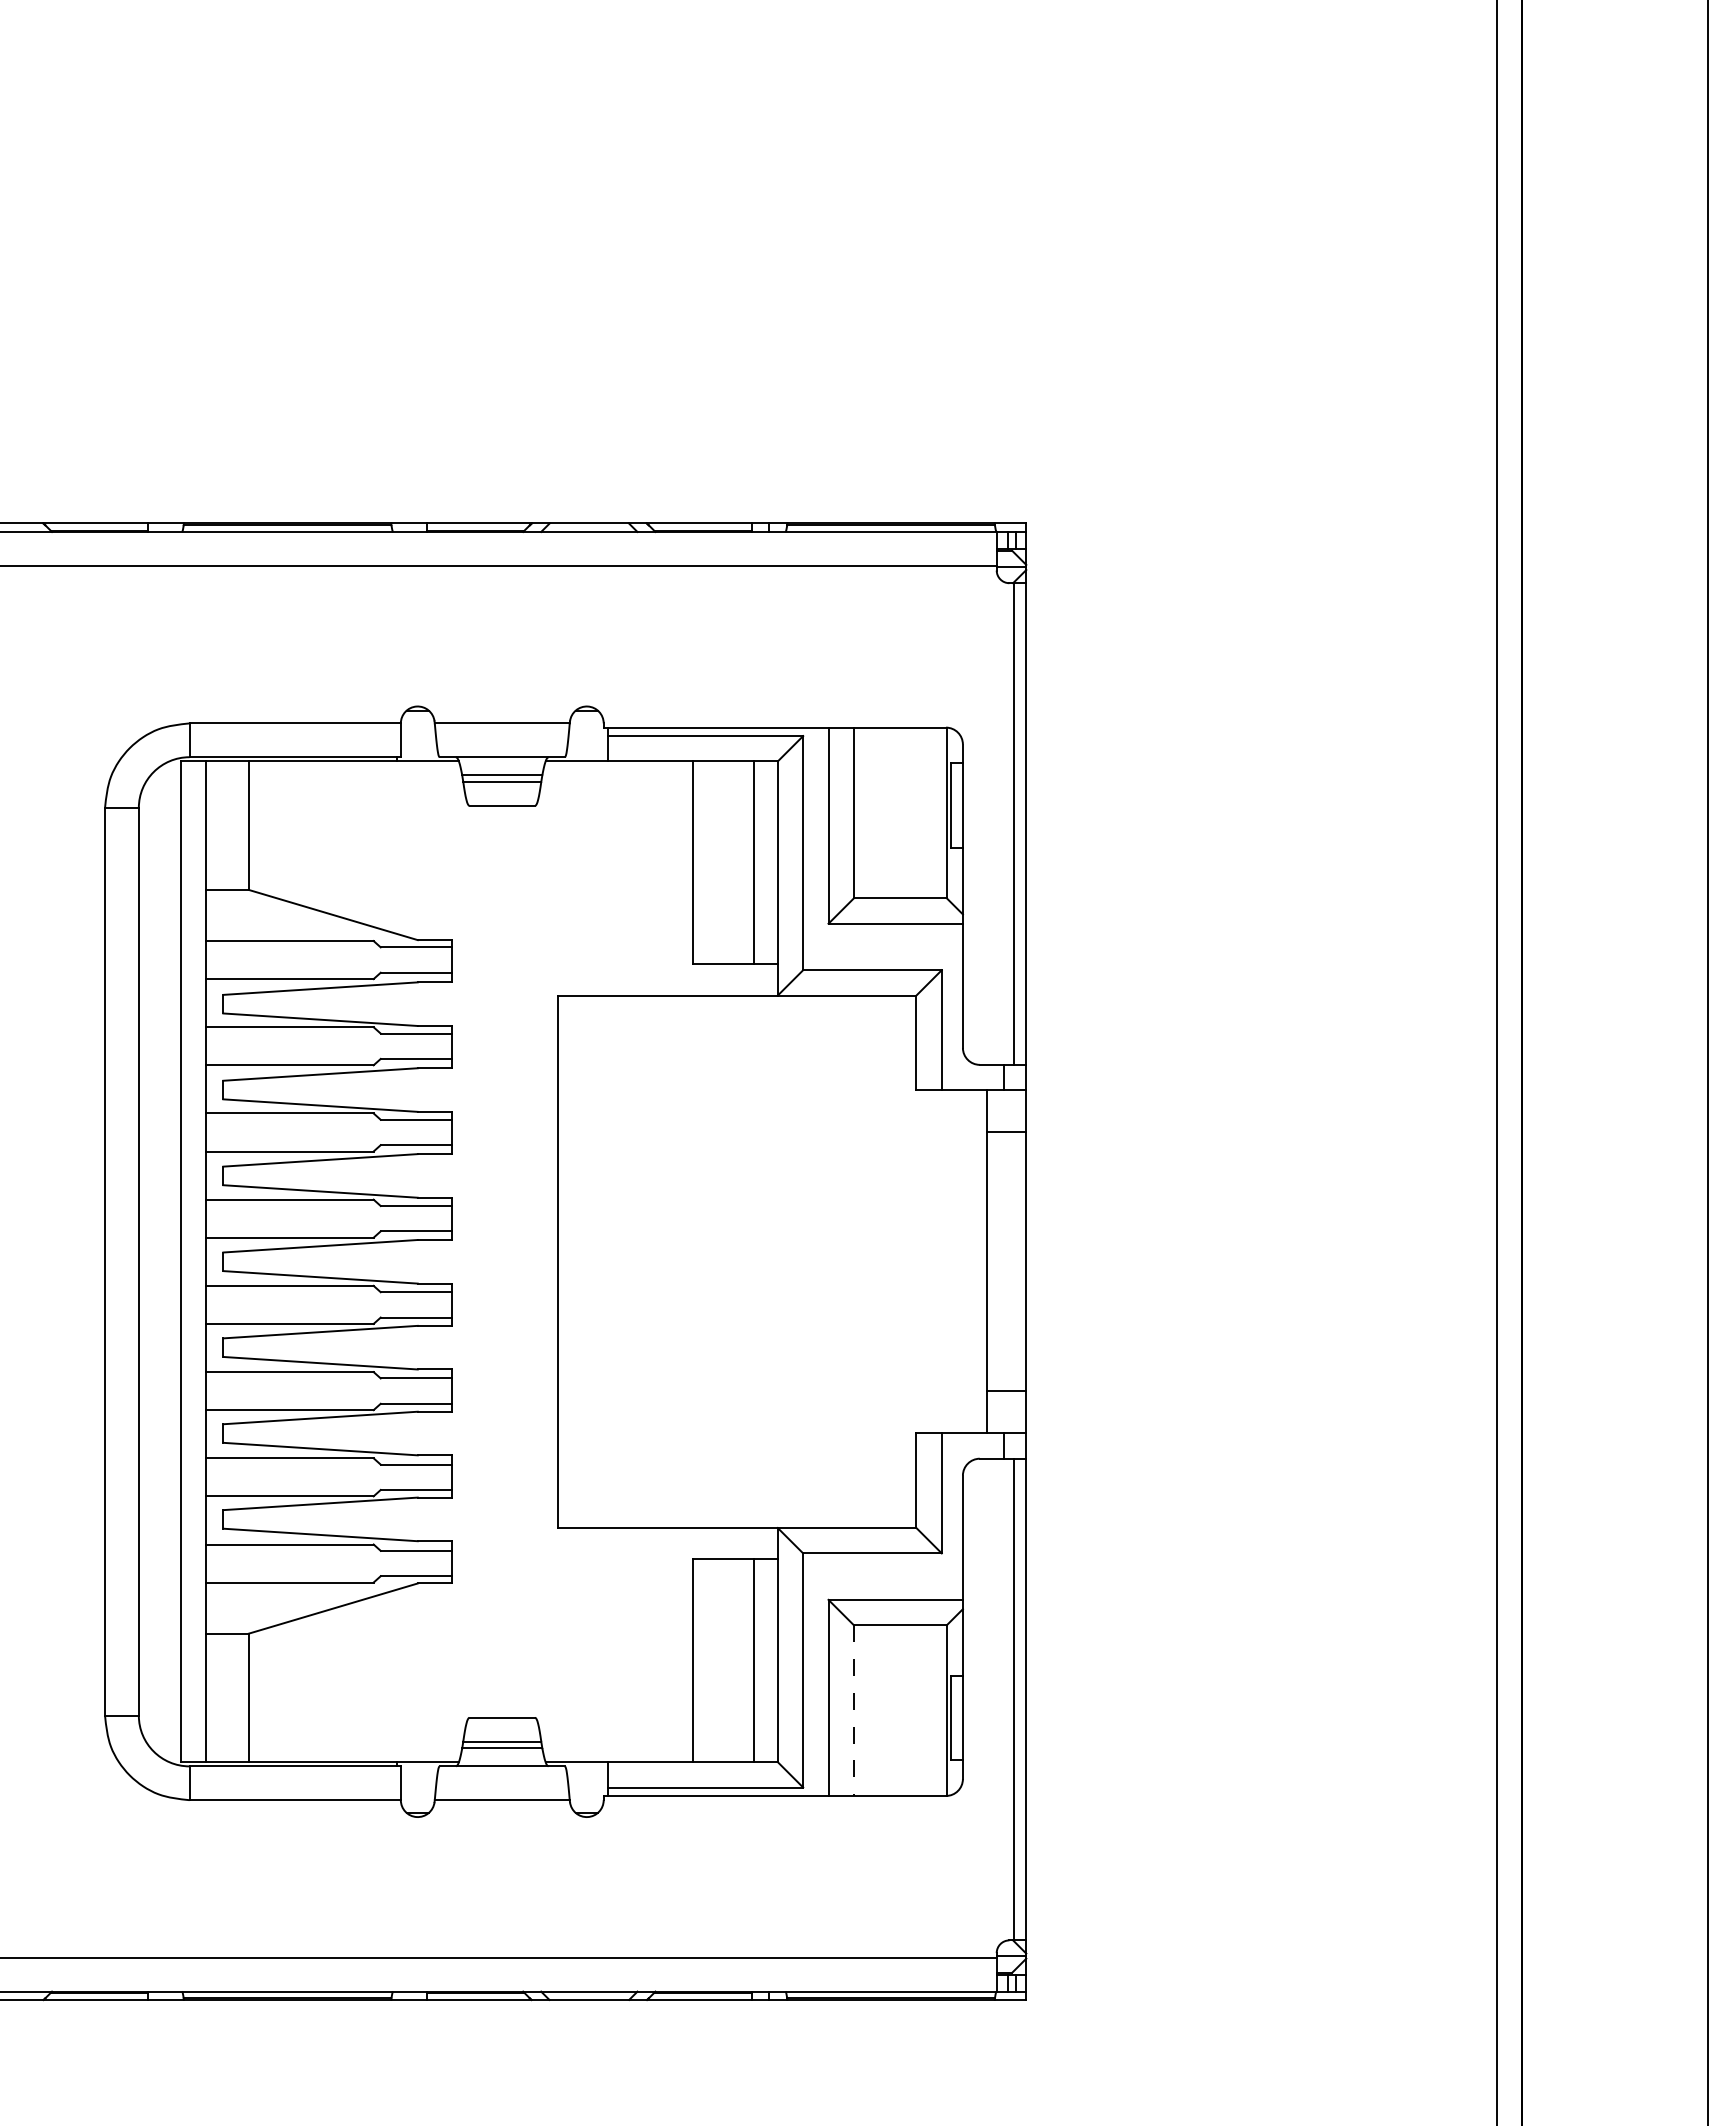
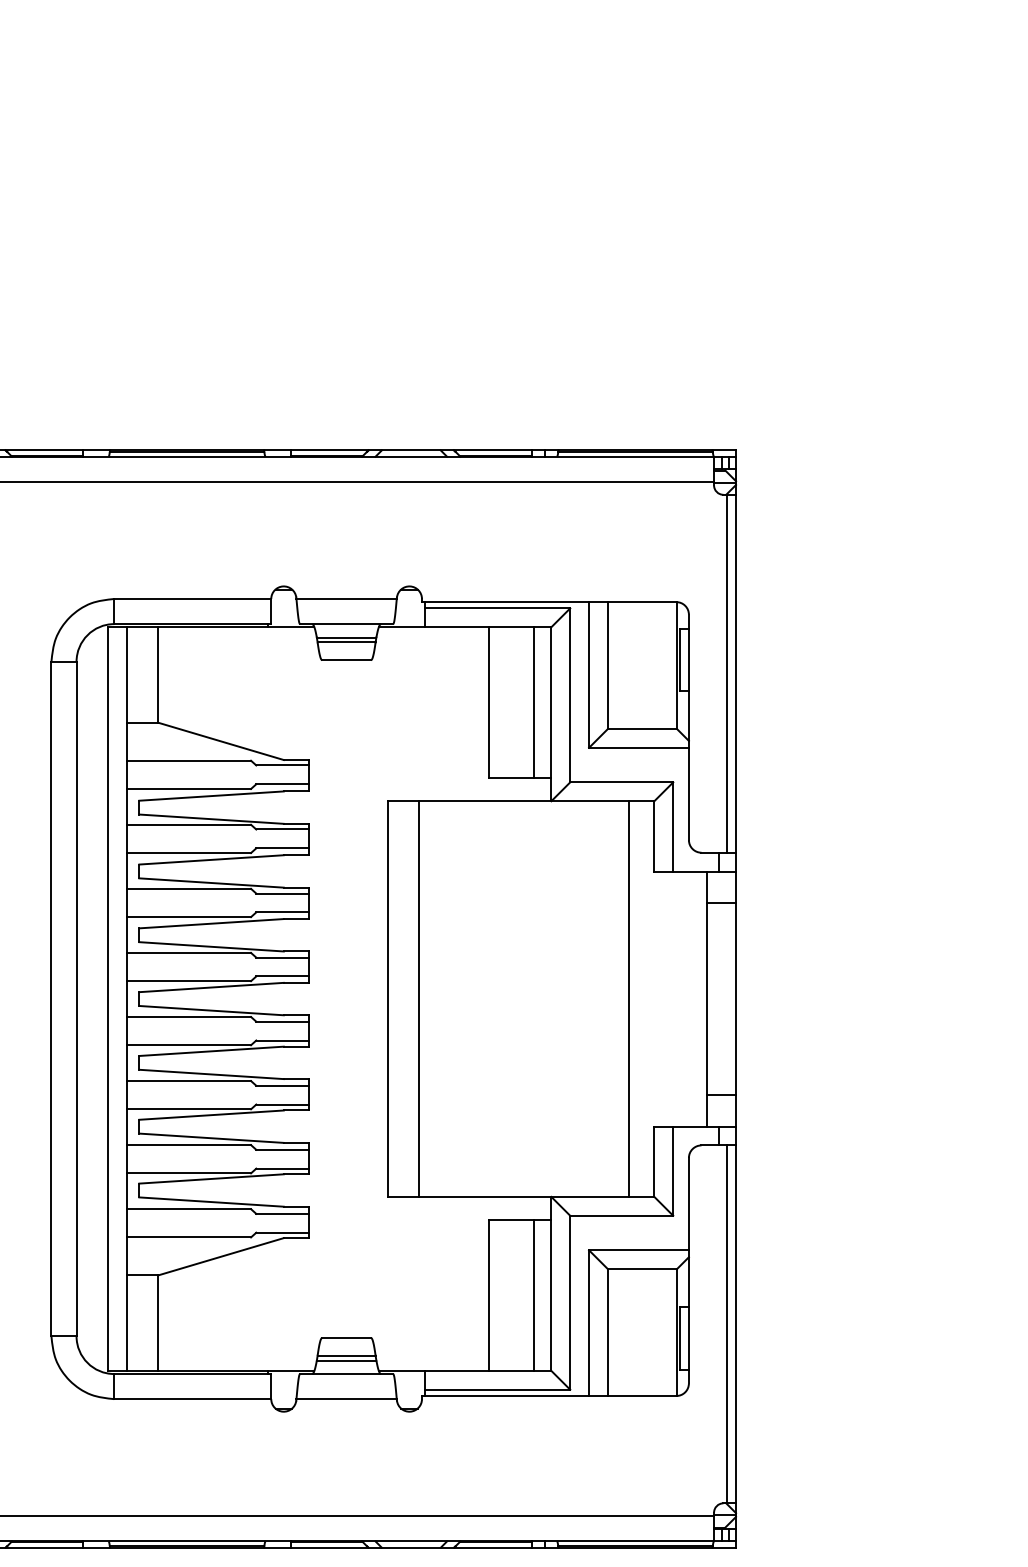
line: (600, 1261) -> (419, 998), added
line: (882, 1261) -> (629, 998), added
line: (853, 1711) -> (607, 1333), dashed -> solid

